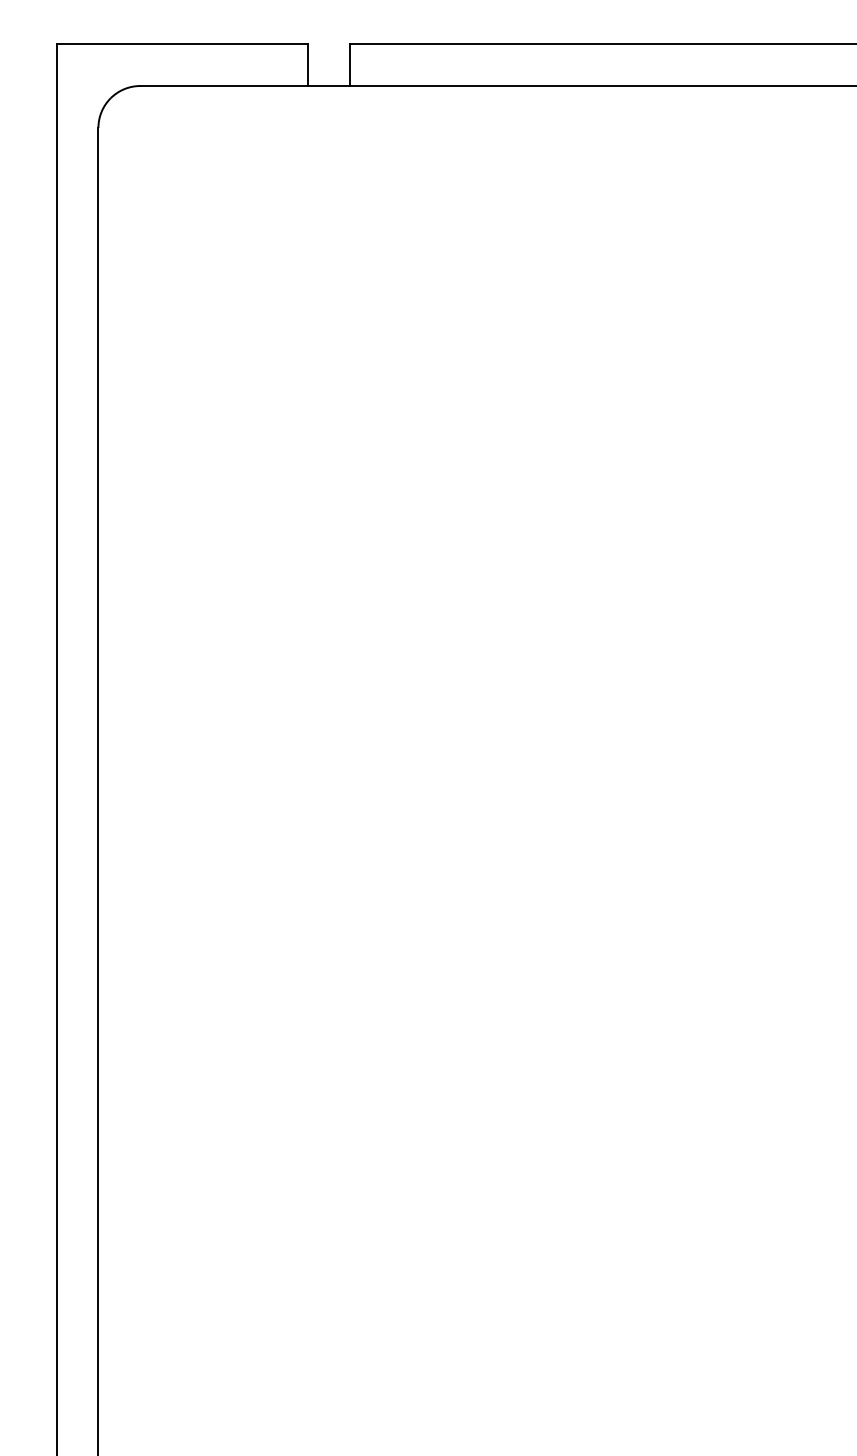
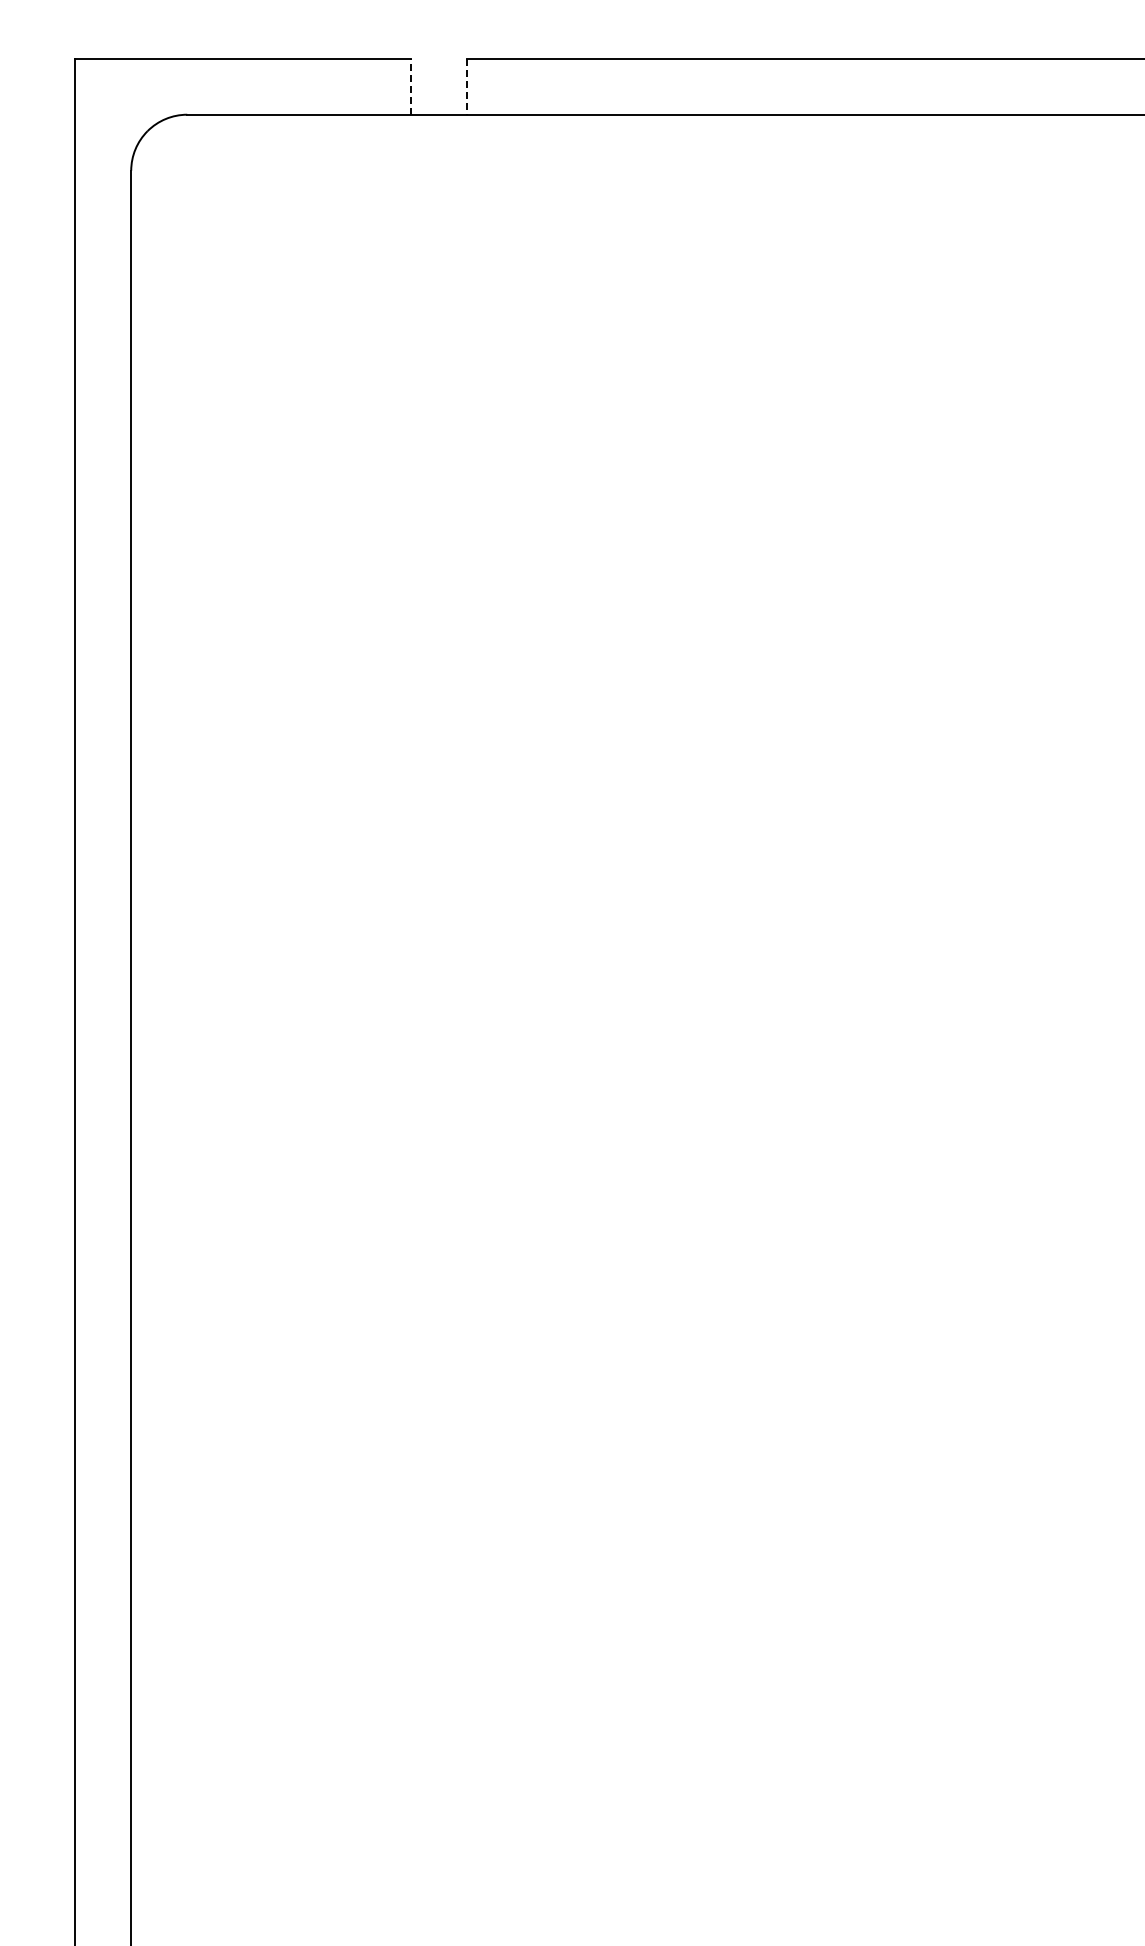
line: (308, 64) -> (411, 86), solid -> dashed
line: (349, 65) -> (467, 87), solid -> dashed

